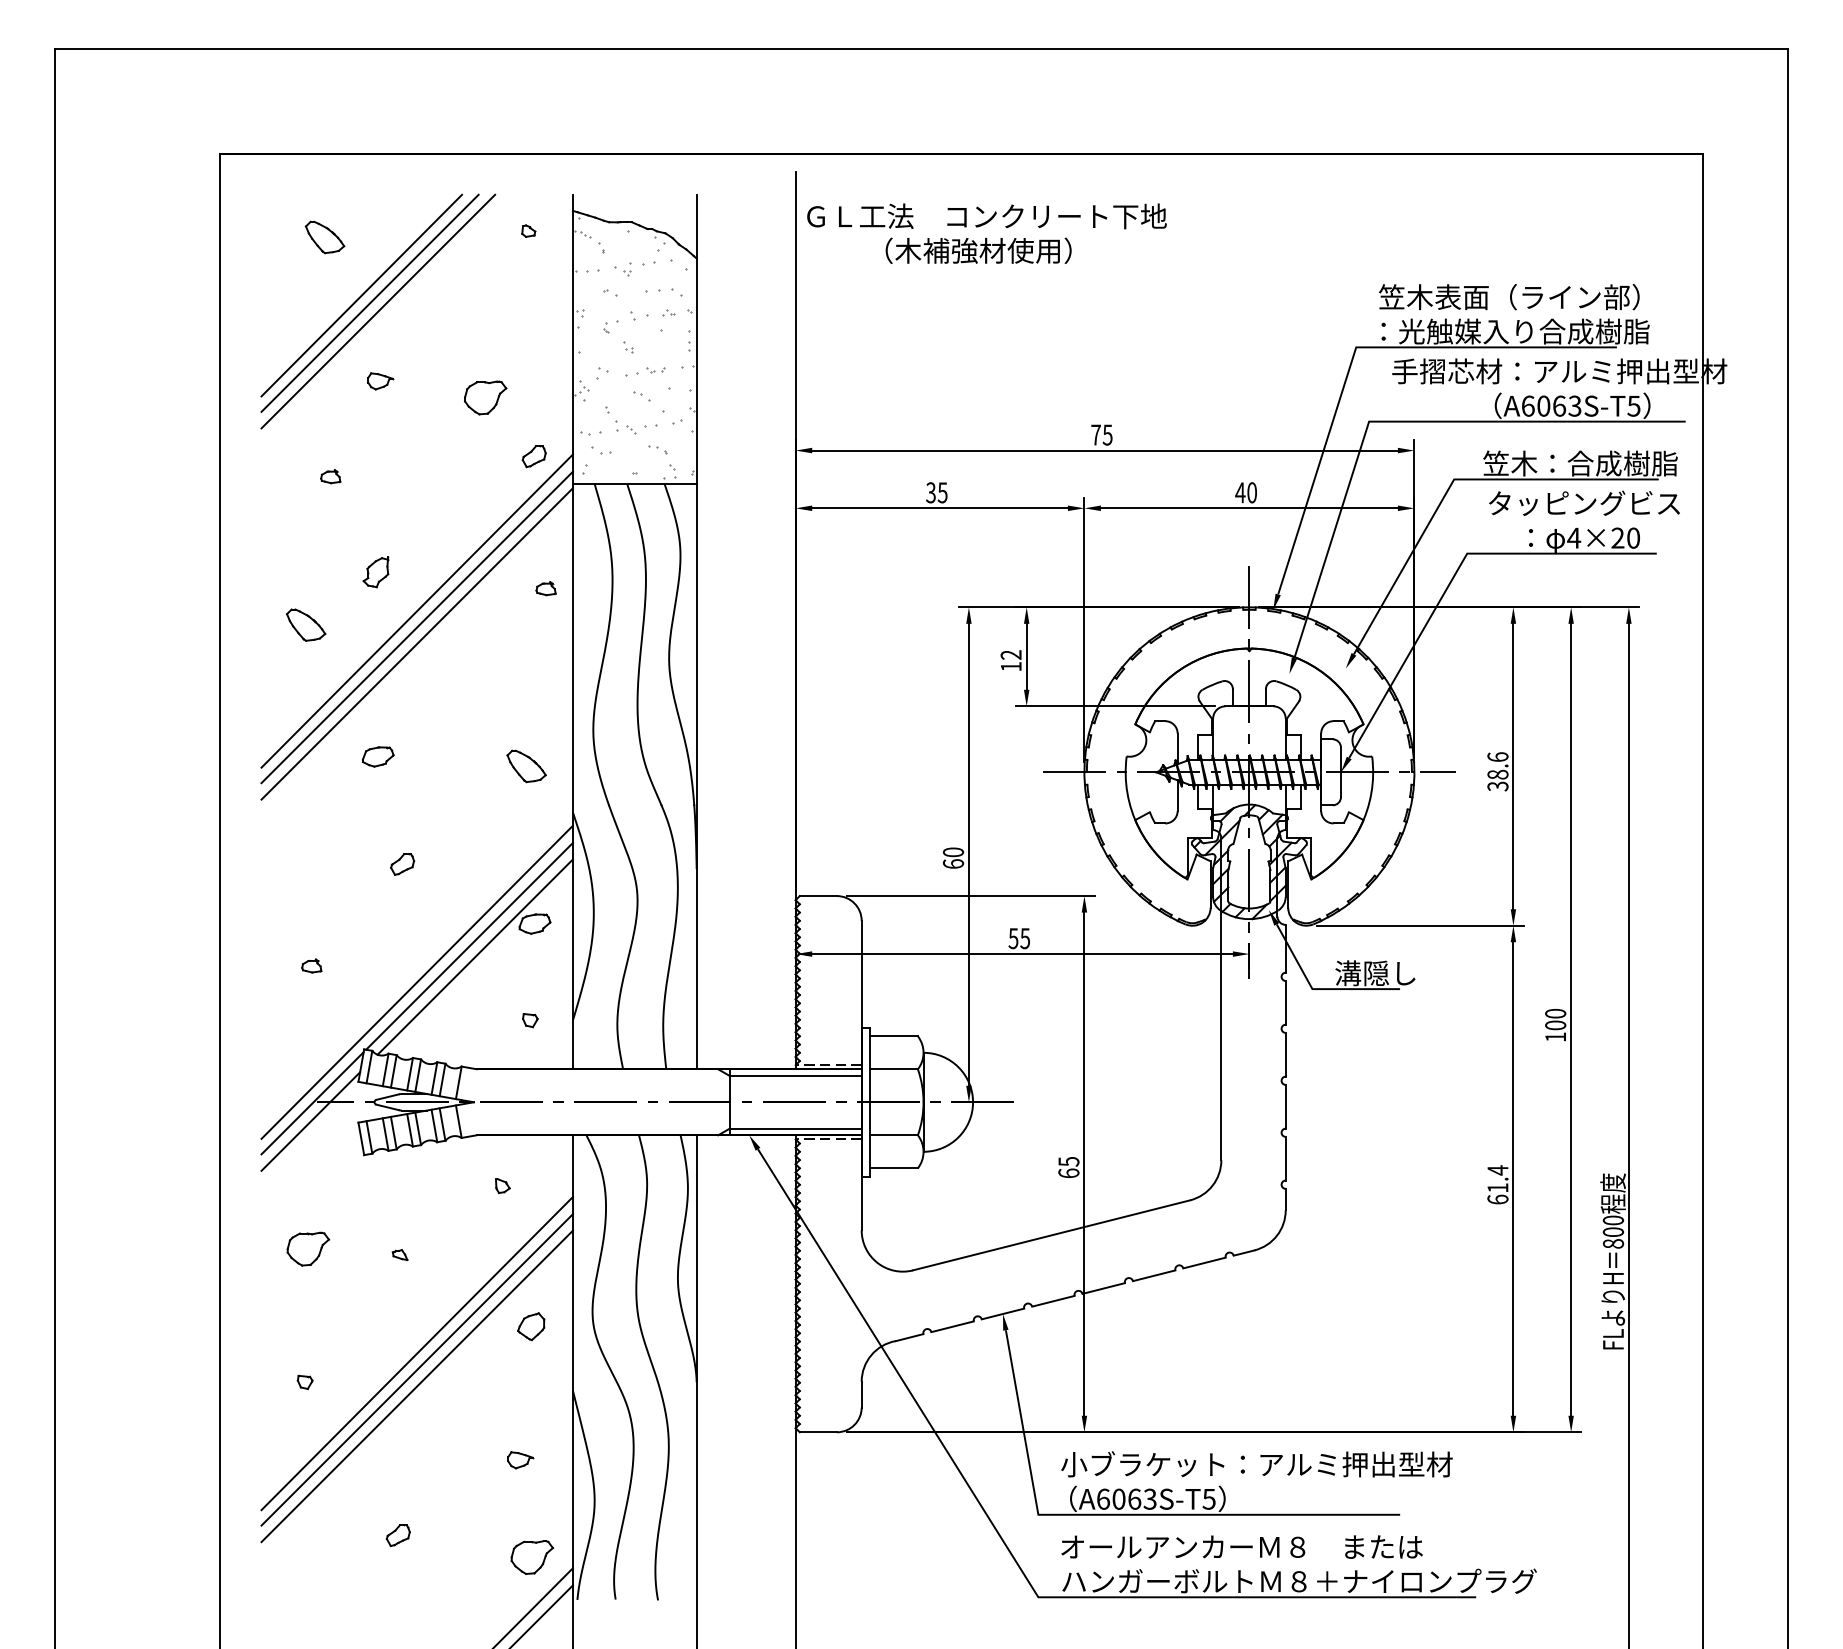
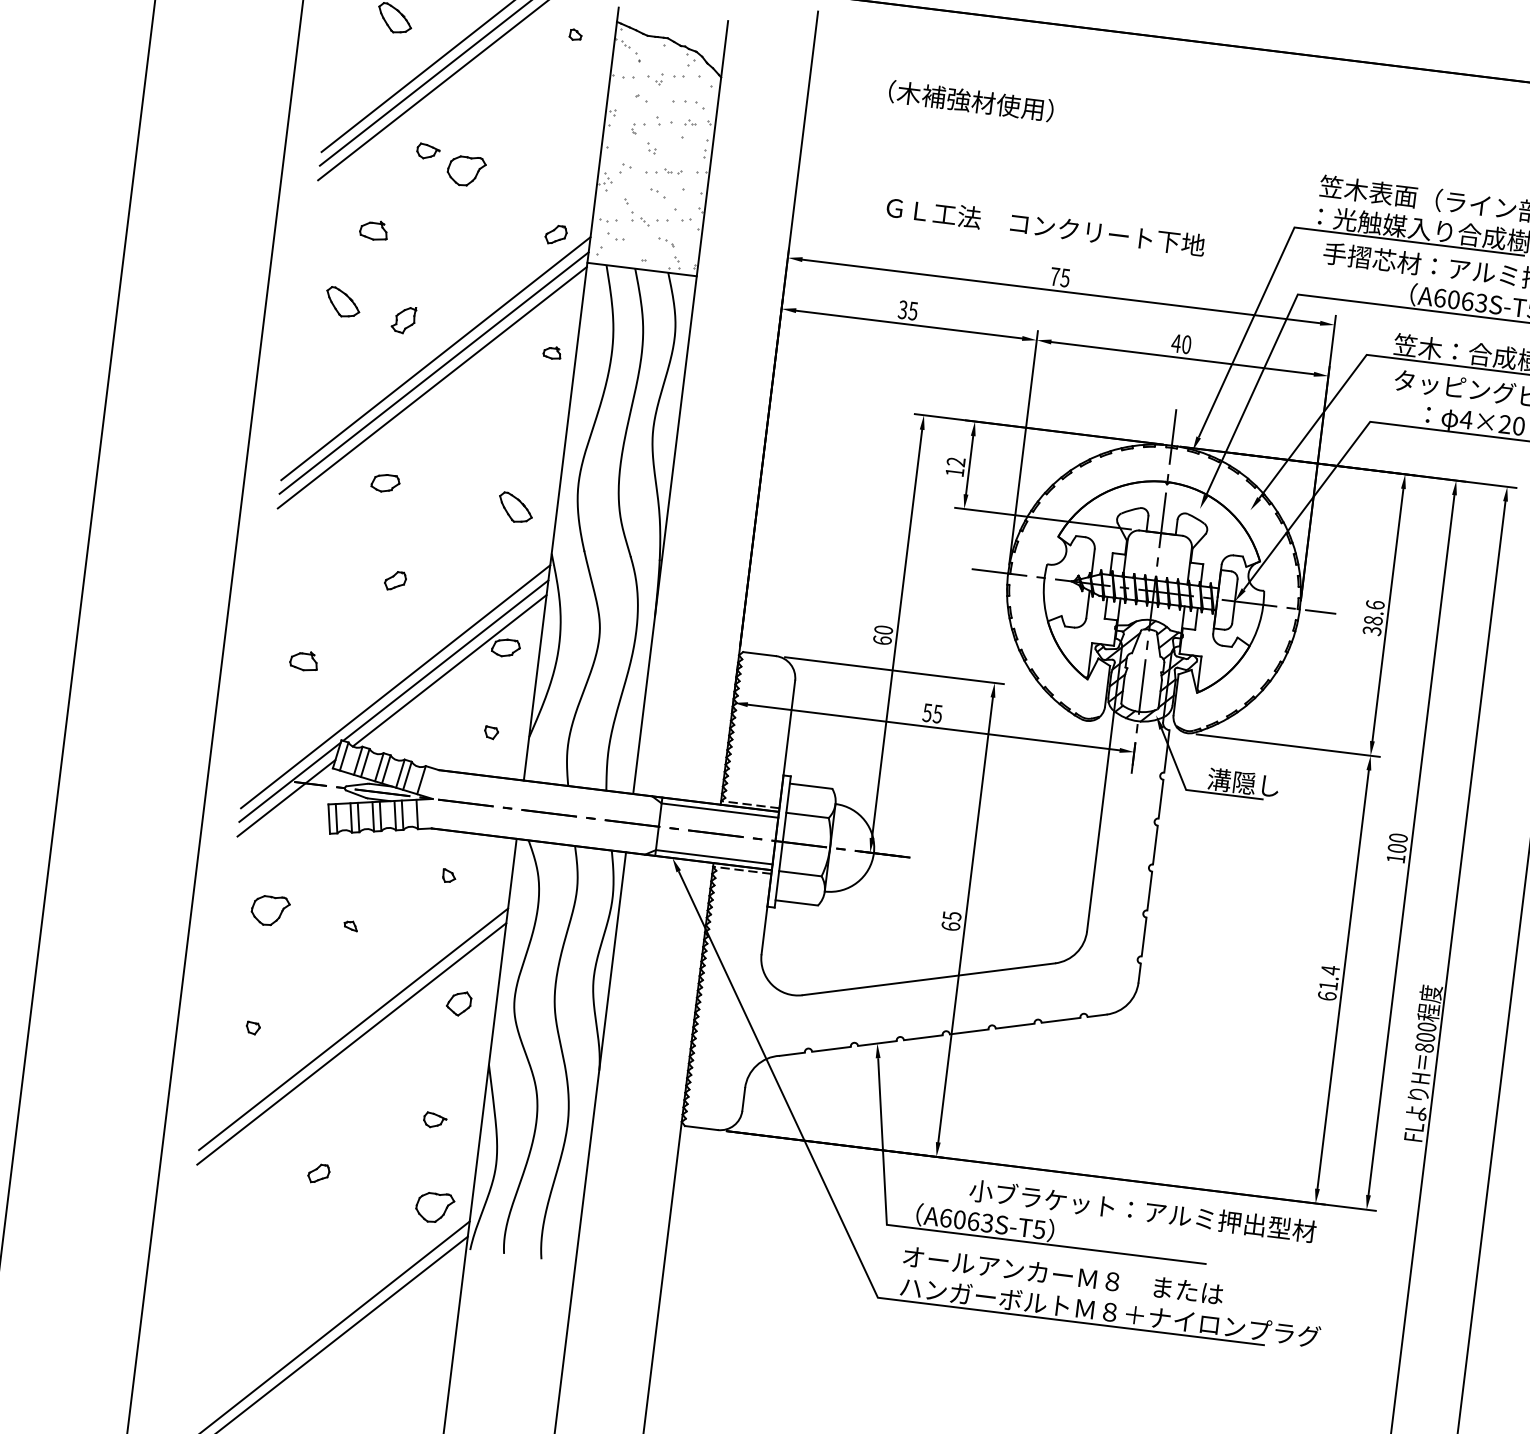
text: (986, 216) -> (1045, 226), moved
part: (485, 397) -> (466, 170), moved
part: (330, 476) -> (373, 230), size x1.6
part: (306, 624) -> (343, 301), moved
part: (311, 965) -> (304, 660), size x1.6
line: (416, 1353) -> (354, 1014), removed
text: (1256, 1464) -> (1142, 1211), moved

